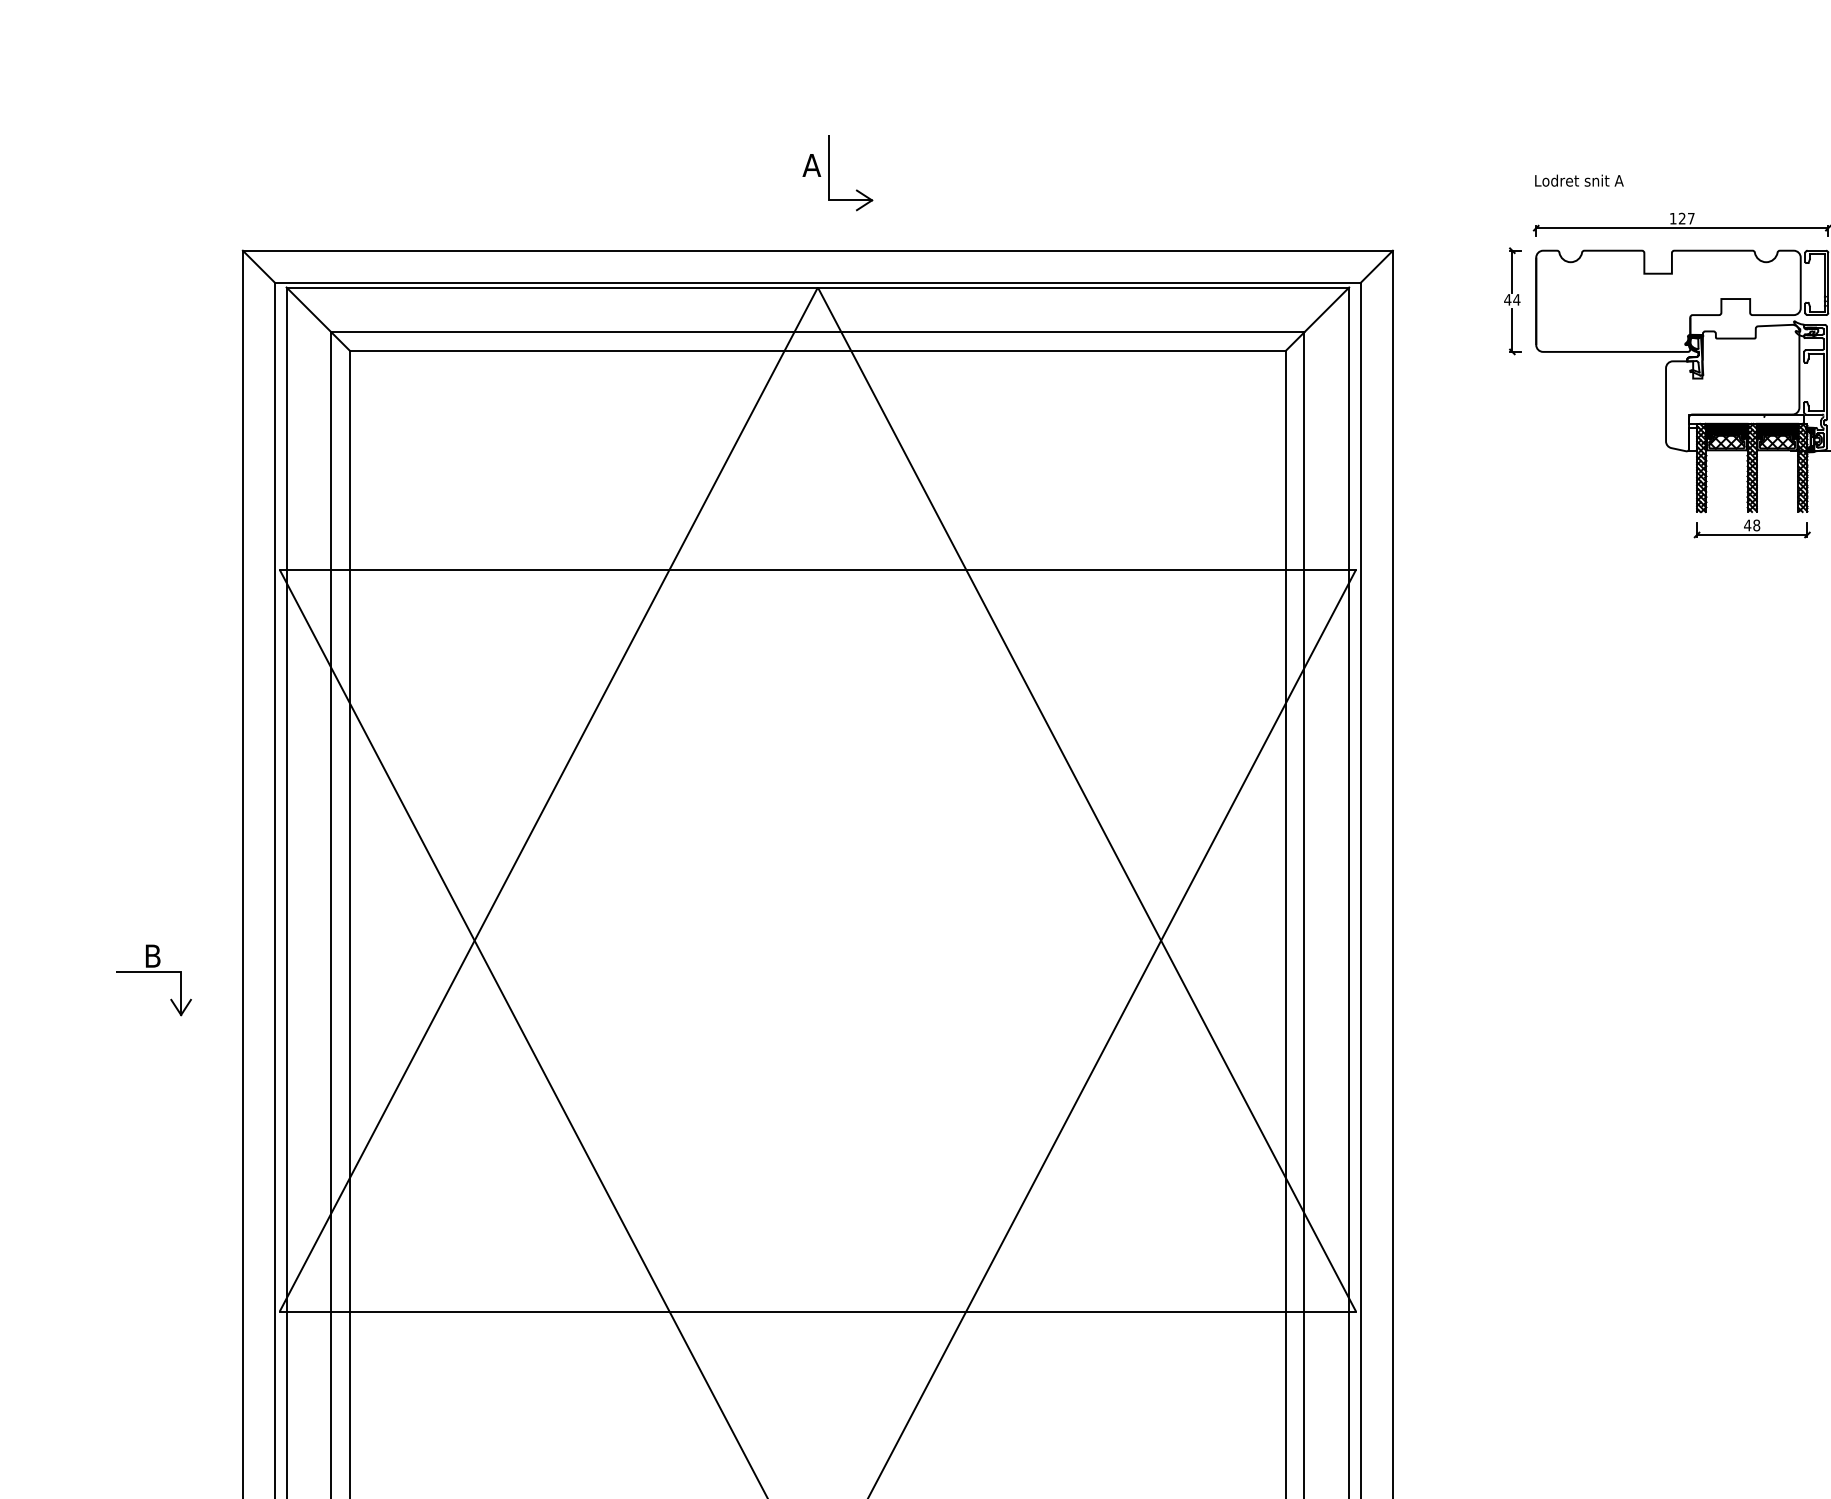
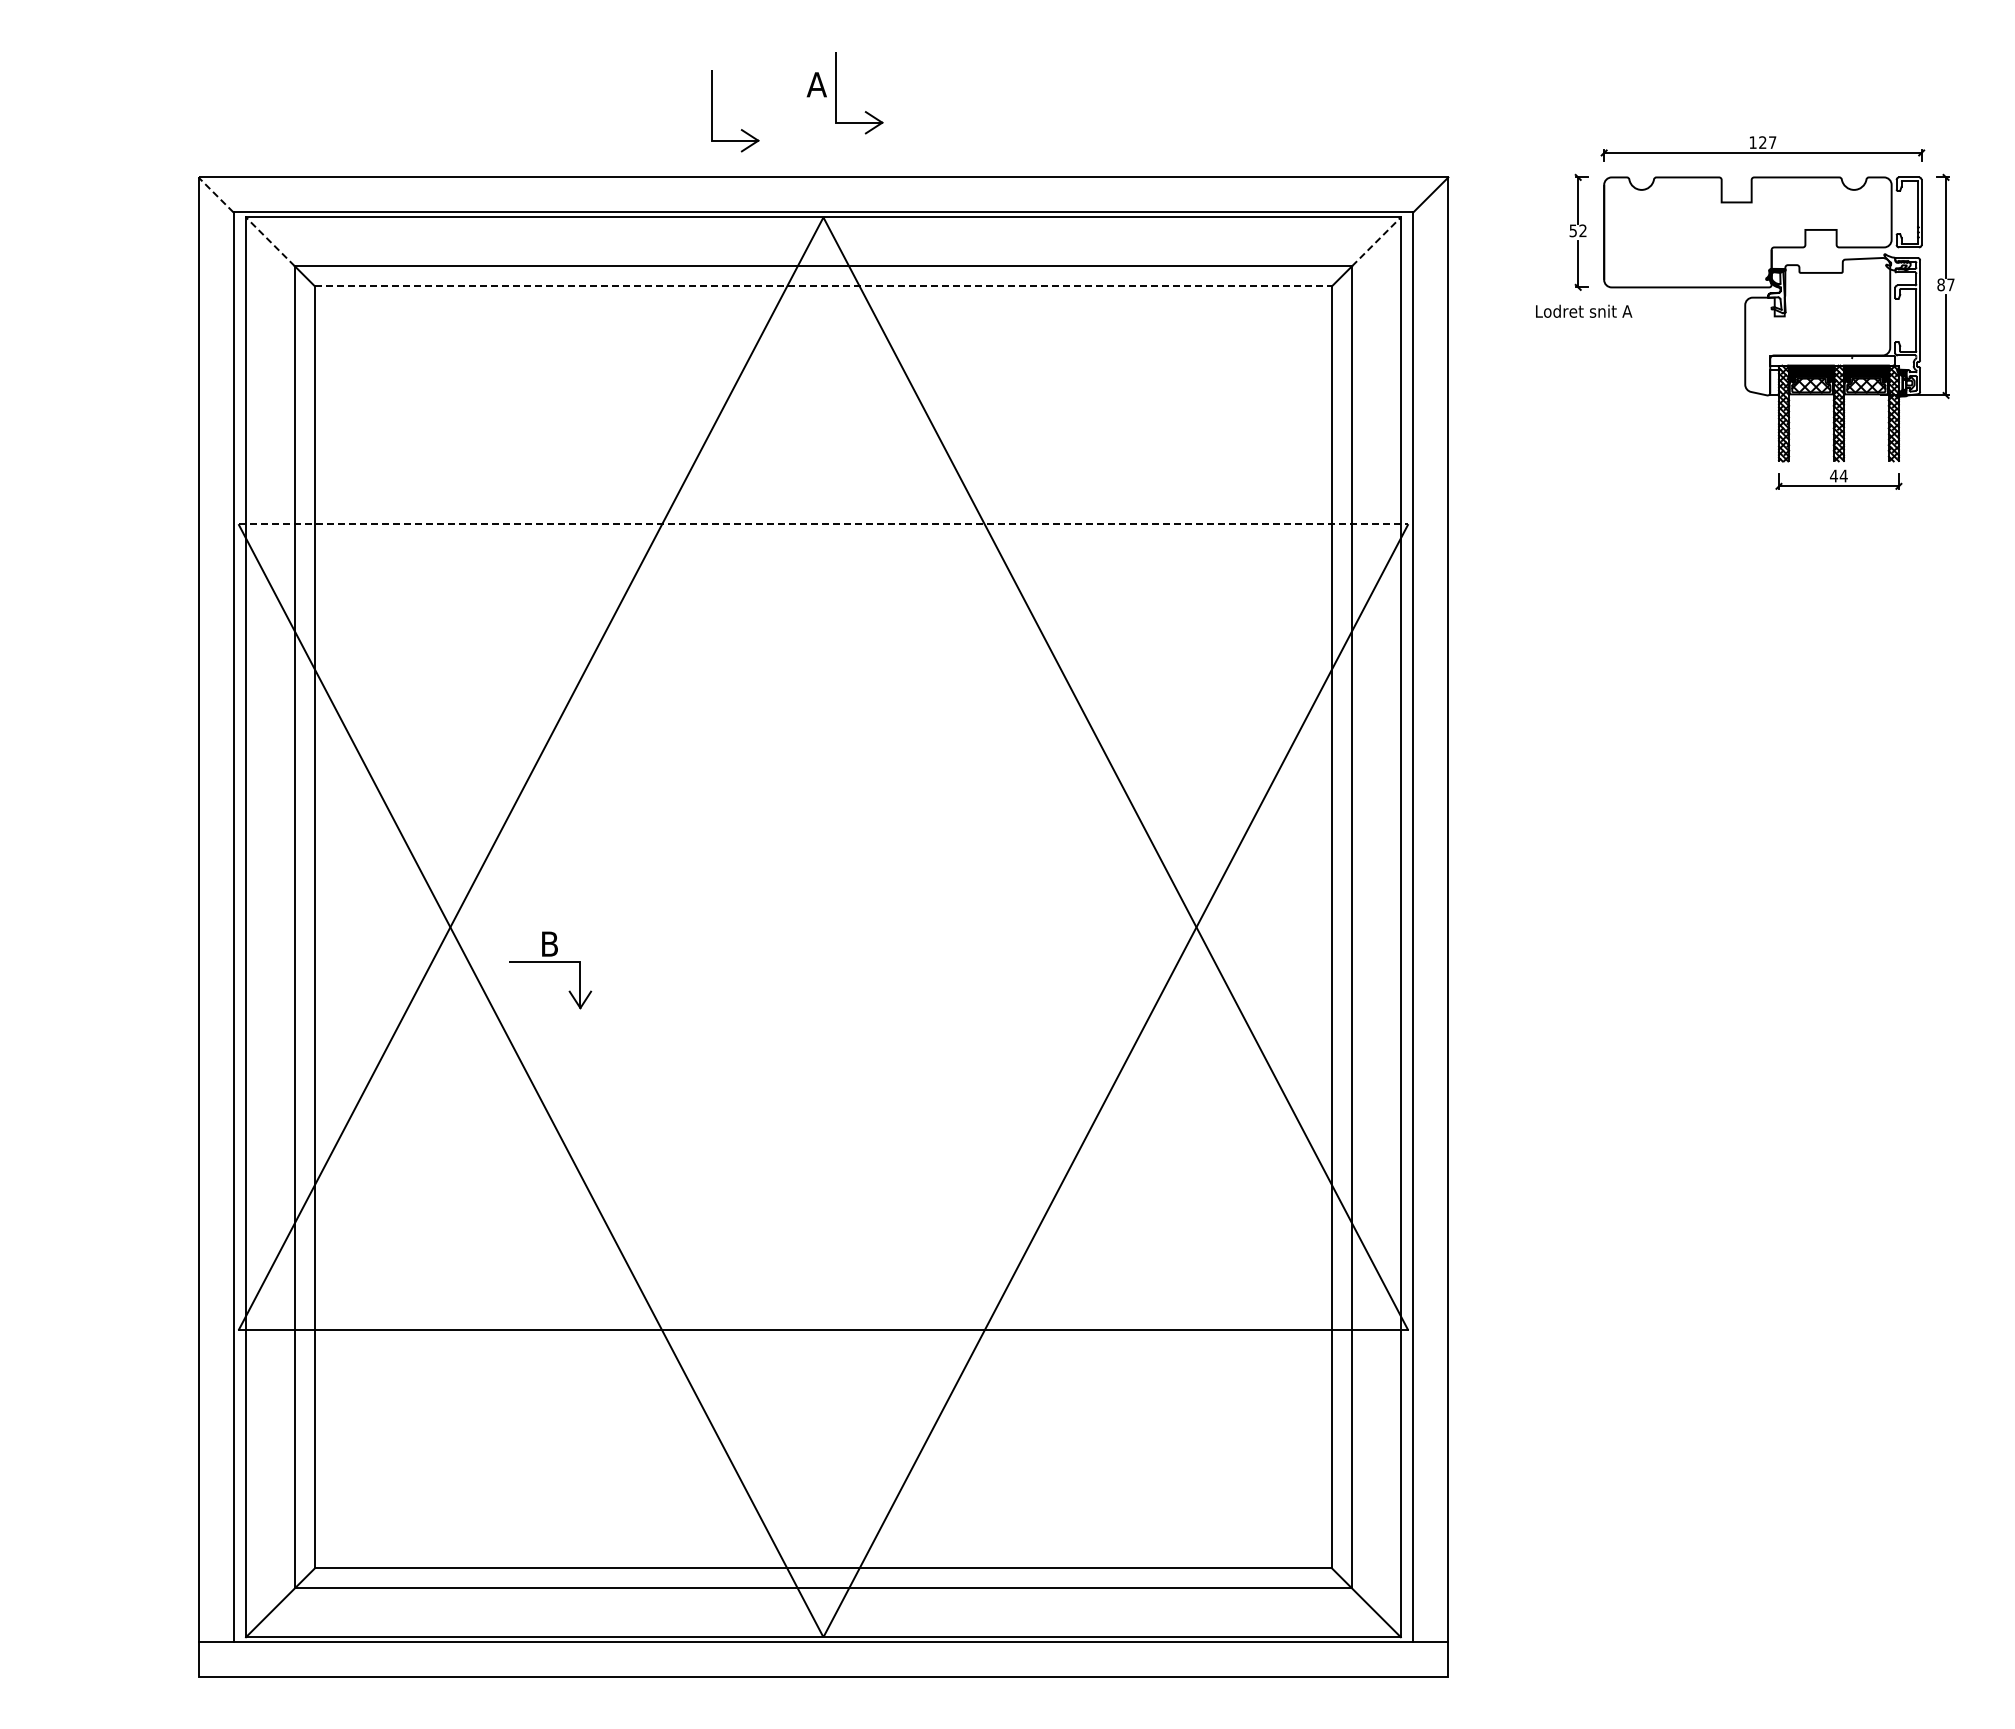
text: (1579, 179) -> (1584, 310), moved
part: (742, 206) -> (741, 129), added
line: (259, 266) -> (216, 194), solid -> dashed
text: (1512, 299) -> (1578, 230), 44 -> 52
line: (309, 309) -> (270, 241), solid -> dashed
line: (1326, 309) -> (1376, 241), solid -> dashed
line: (817, 351) -> (823, 286), solid -> dashed
text: (1756, 524) -> (1843, 475), 48 -> 44
line: (817, 570) -> (823, 524), solid -> dashed
part: (153, 973) -> (550, 962), moved

